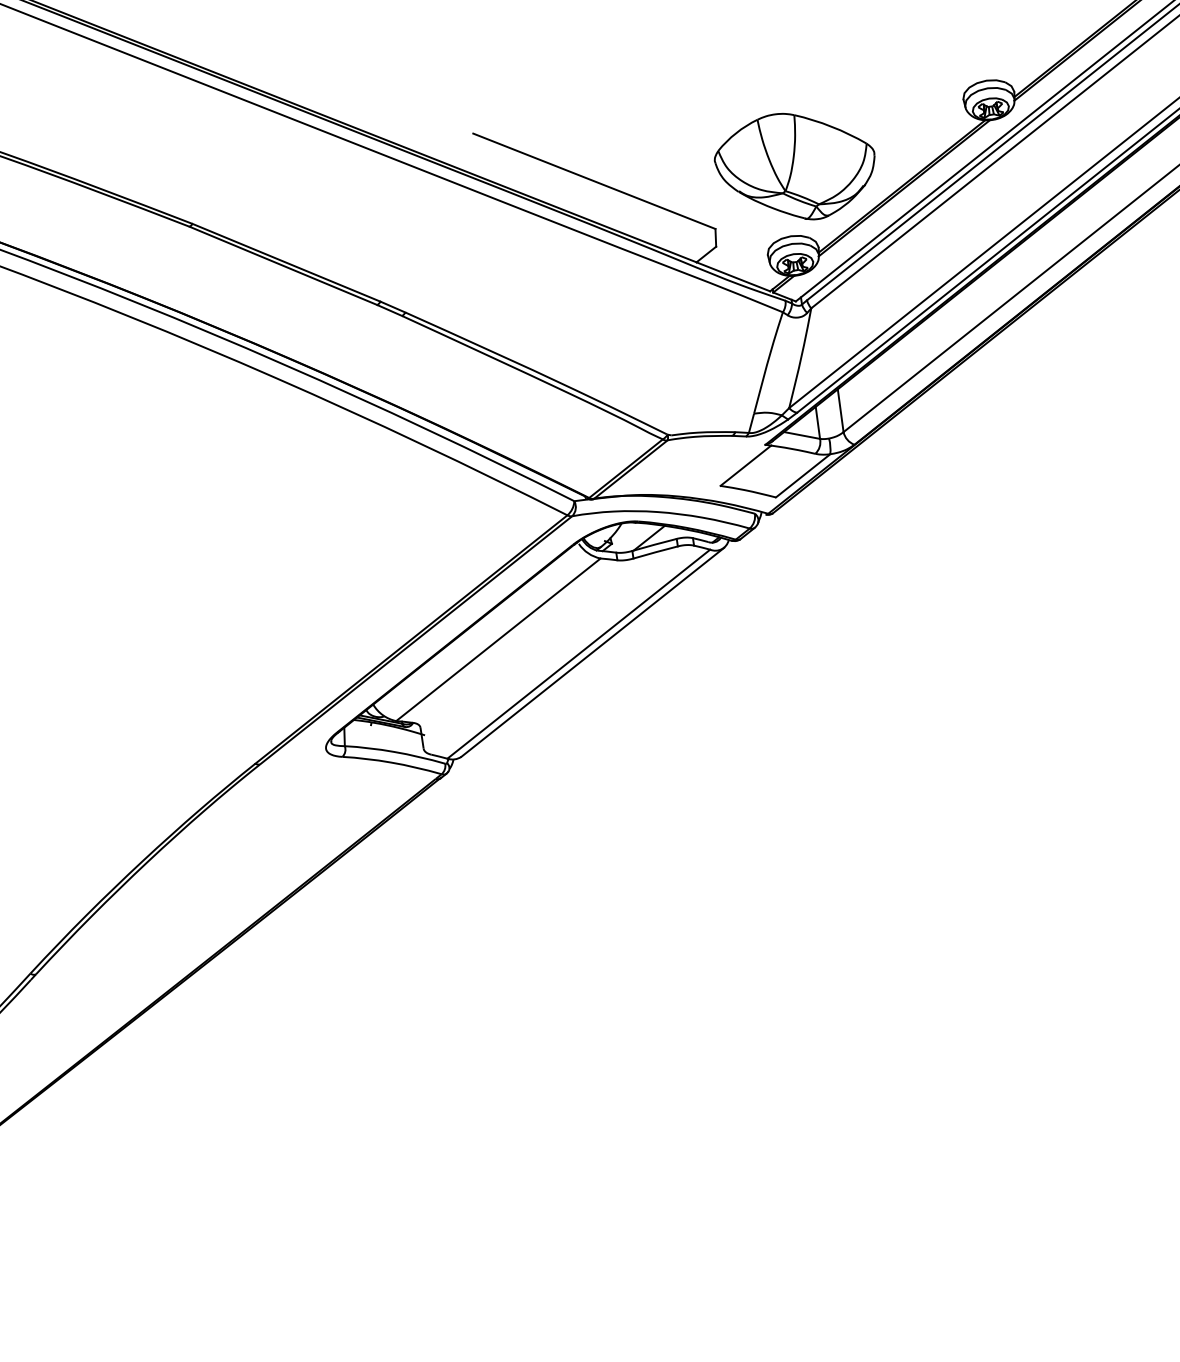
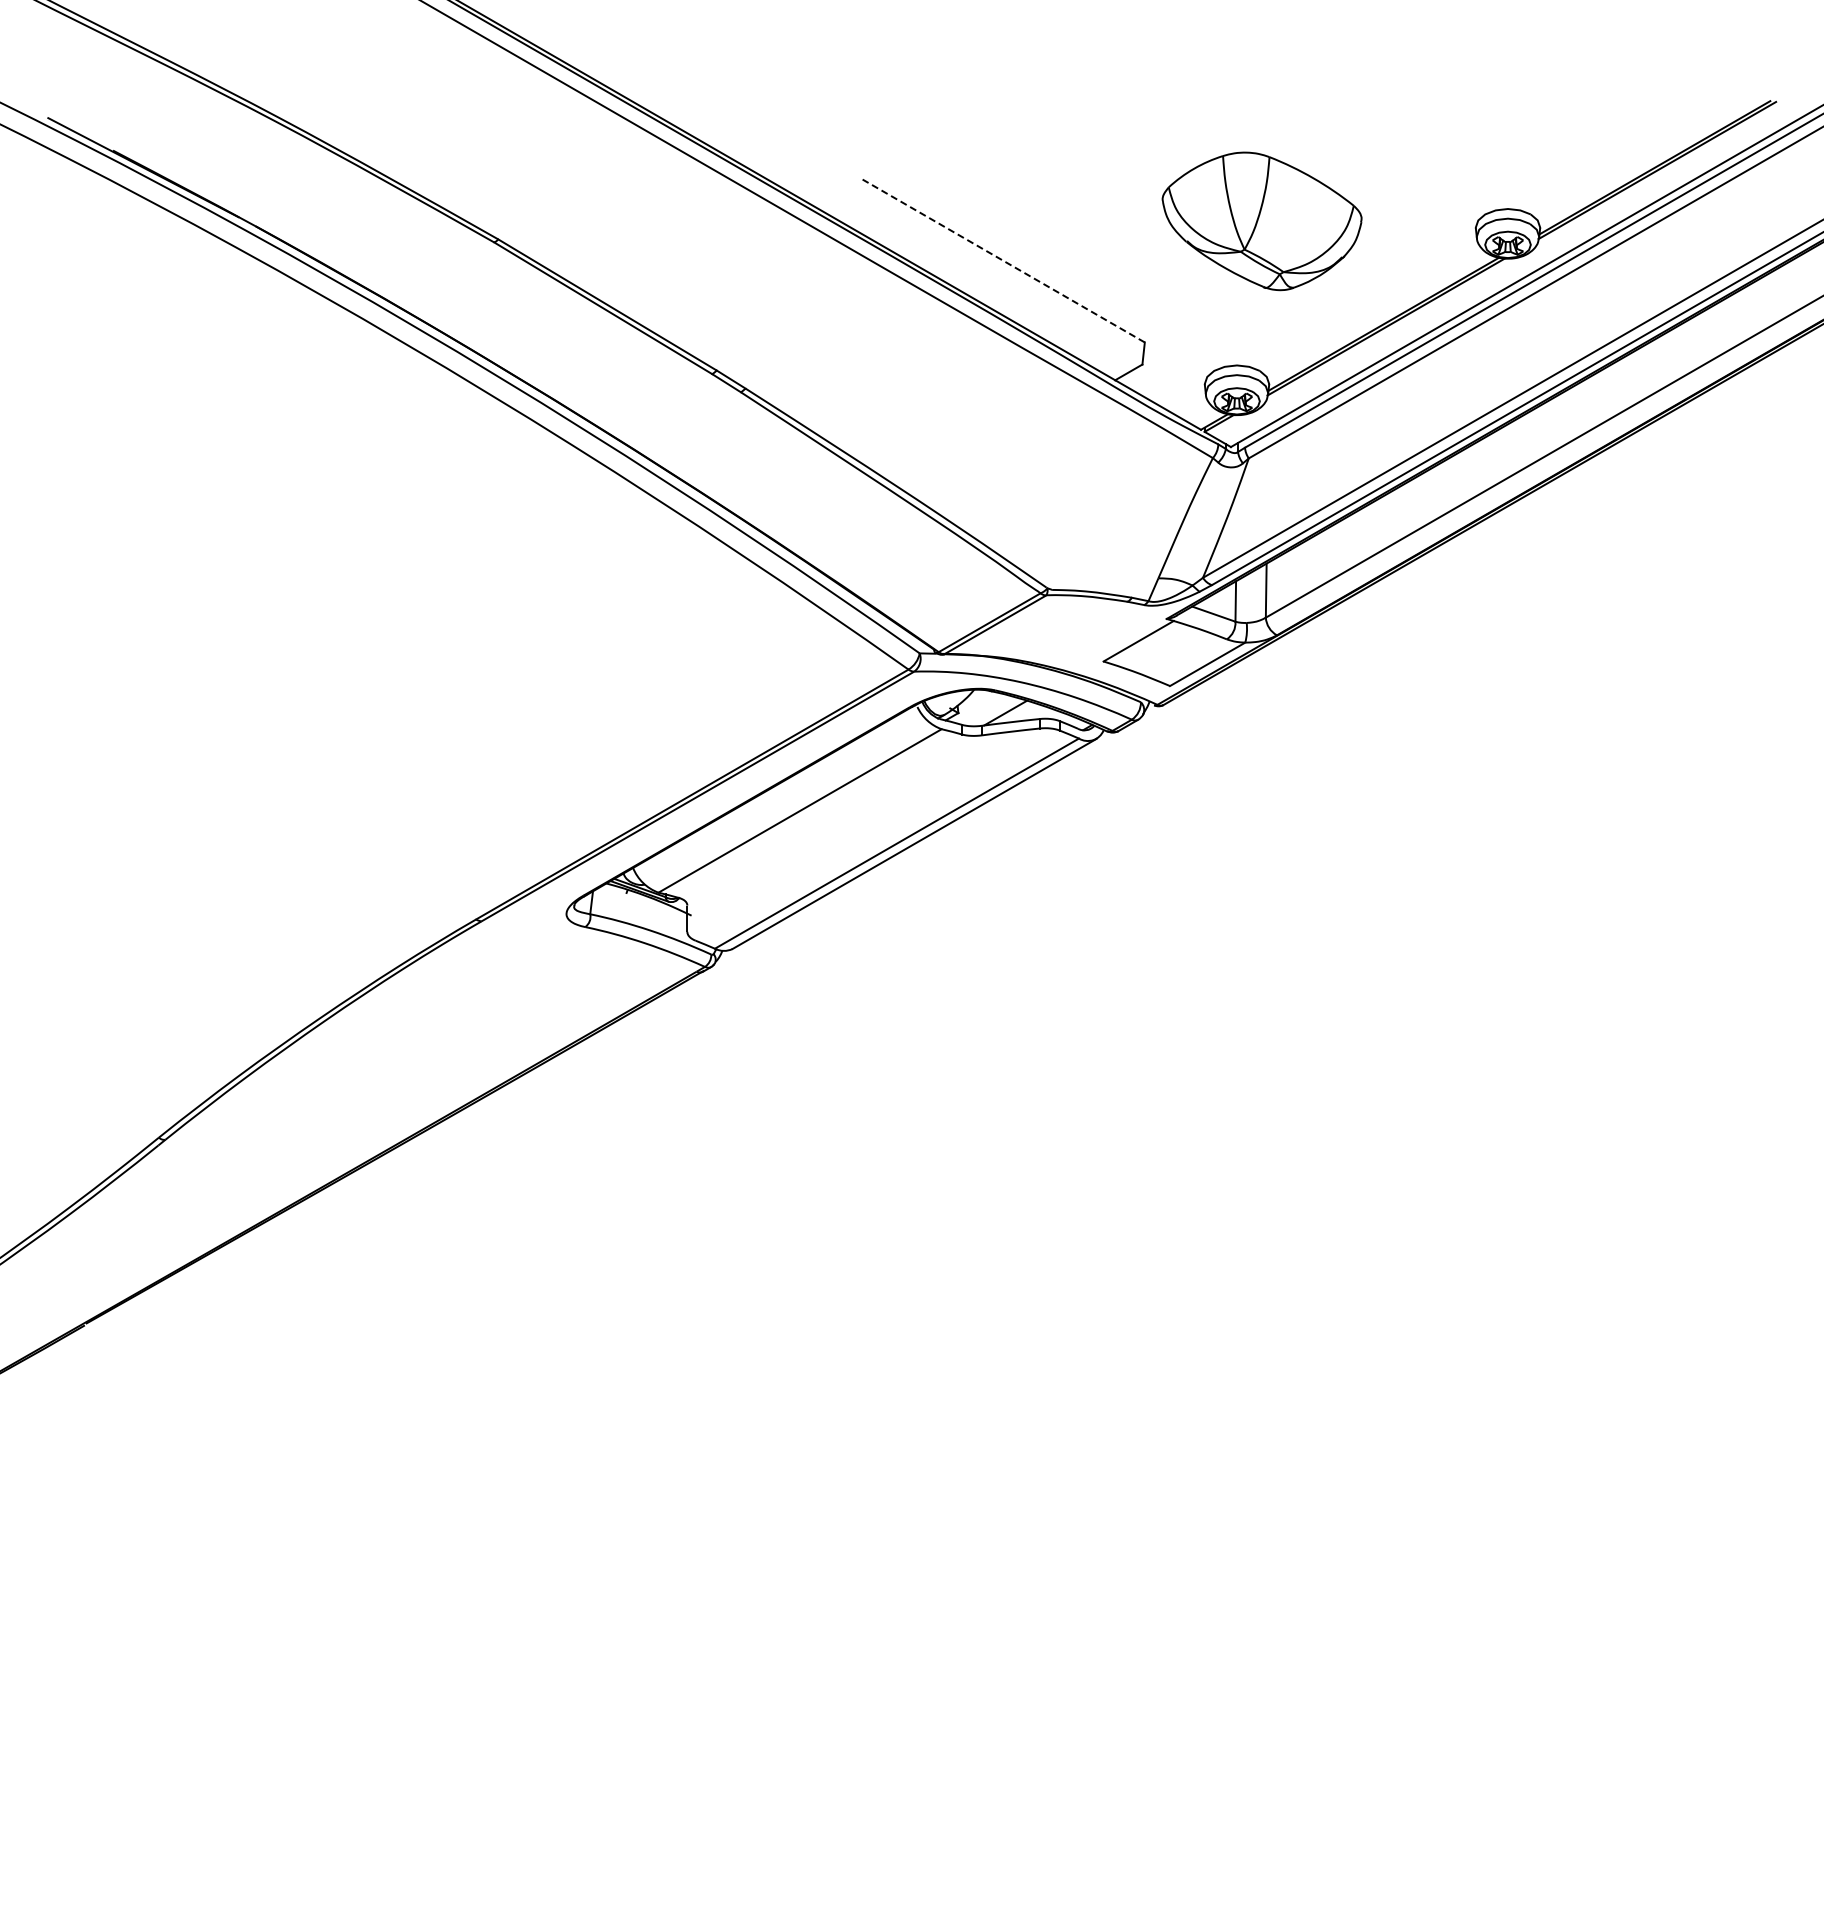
part: (795, 166) -> (1261, 221), moved
line: (594, 181) -> (1003, 261), solid -> dashed

